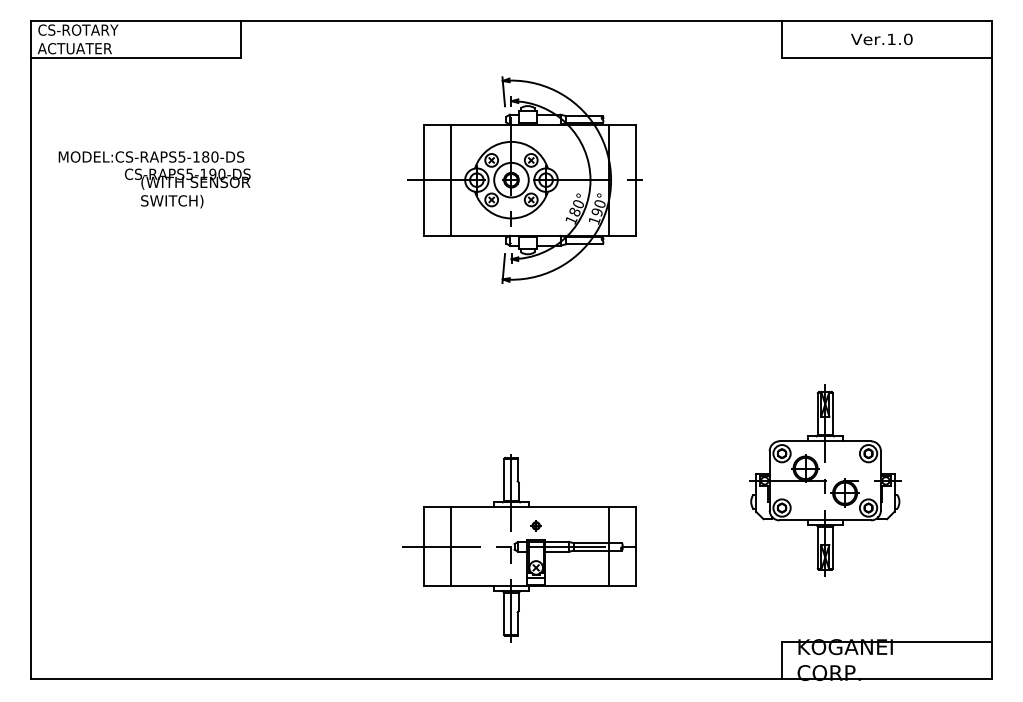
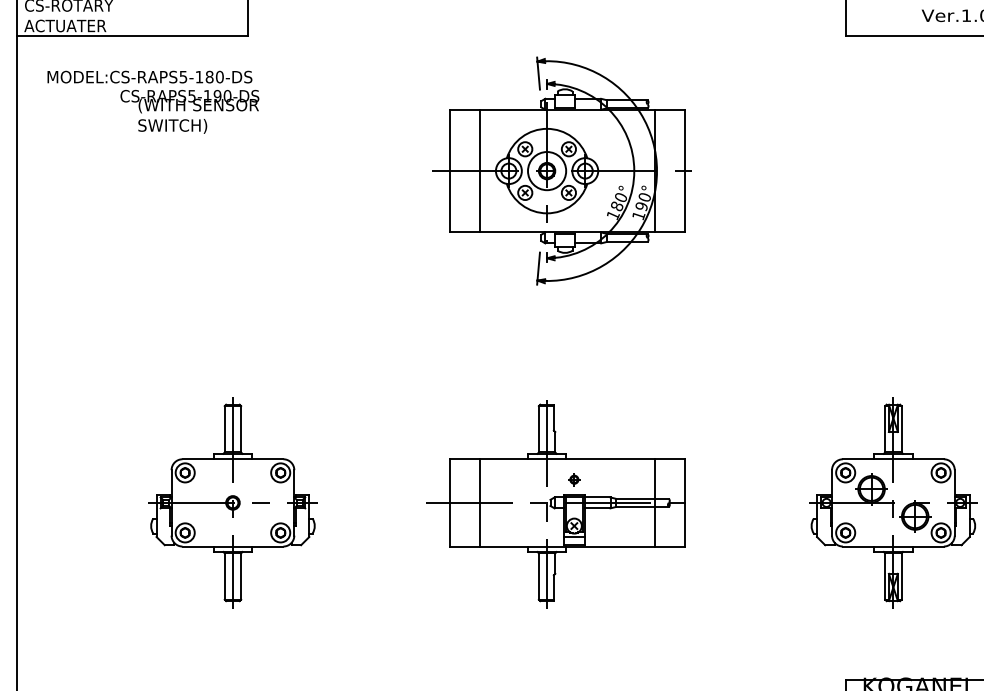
text: (154, 179) -> (153, 101), moved
part: (226, 480) -> (232, 502), added
part: (519, 548) -> (555, 504), moved

